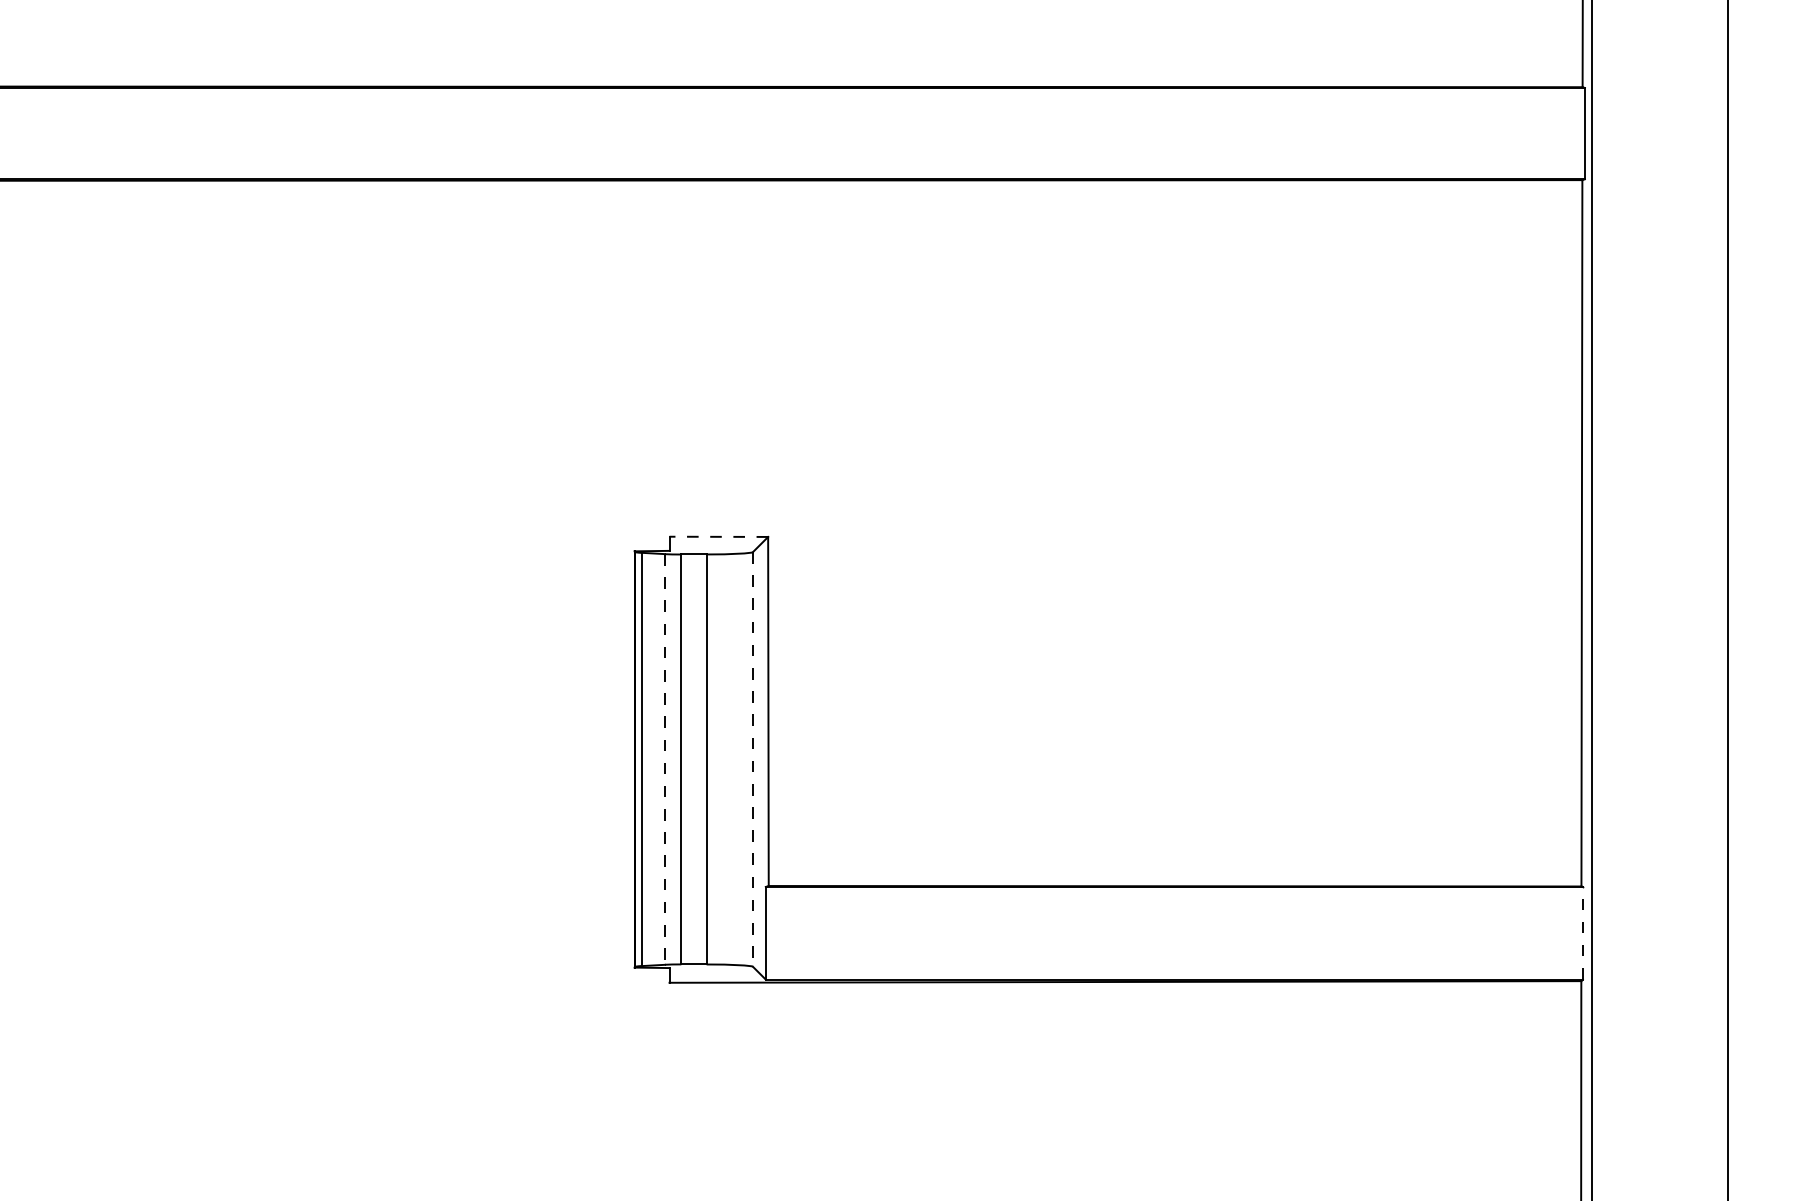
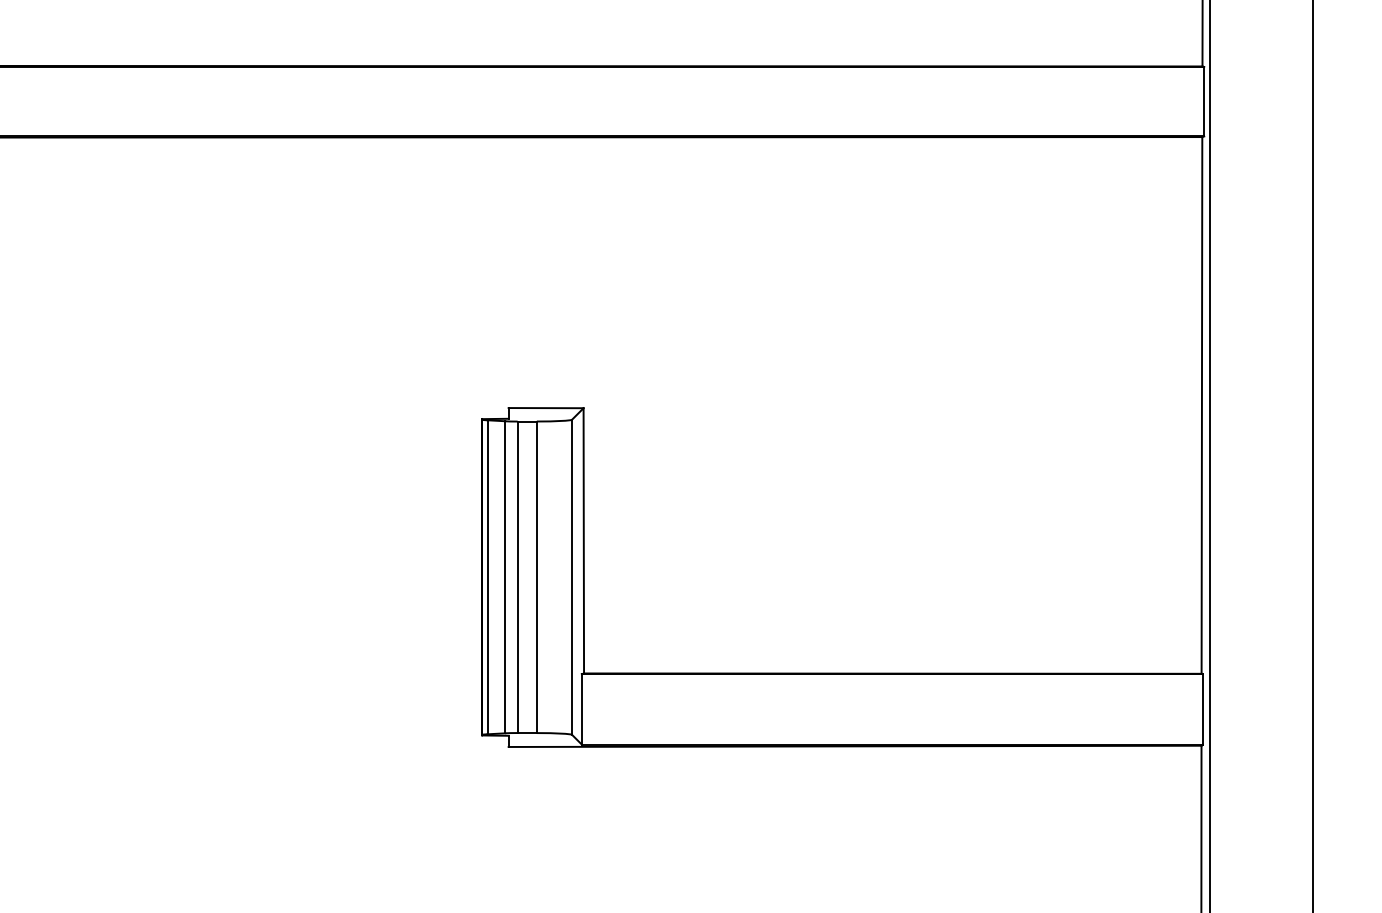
line: (718, 537) -> (545, 408), dashed -> solid
line: (665, 759) -> (505, 577), dashed -> solid
line: (753, 759) -> (572, 577), dashed -> solid
line: (1582, 932) -> (1202, 708), dashed -> solid

